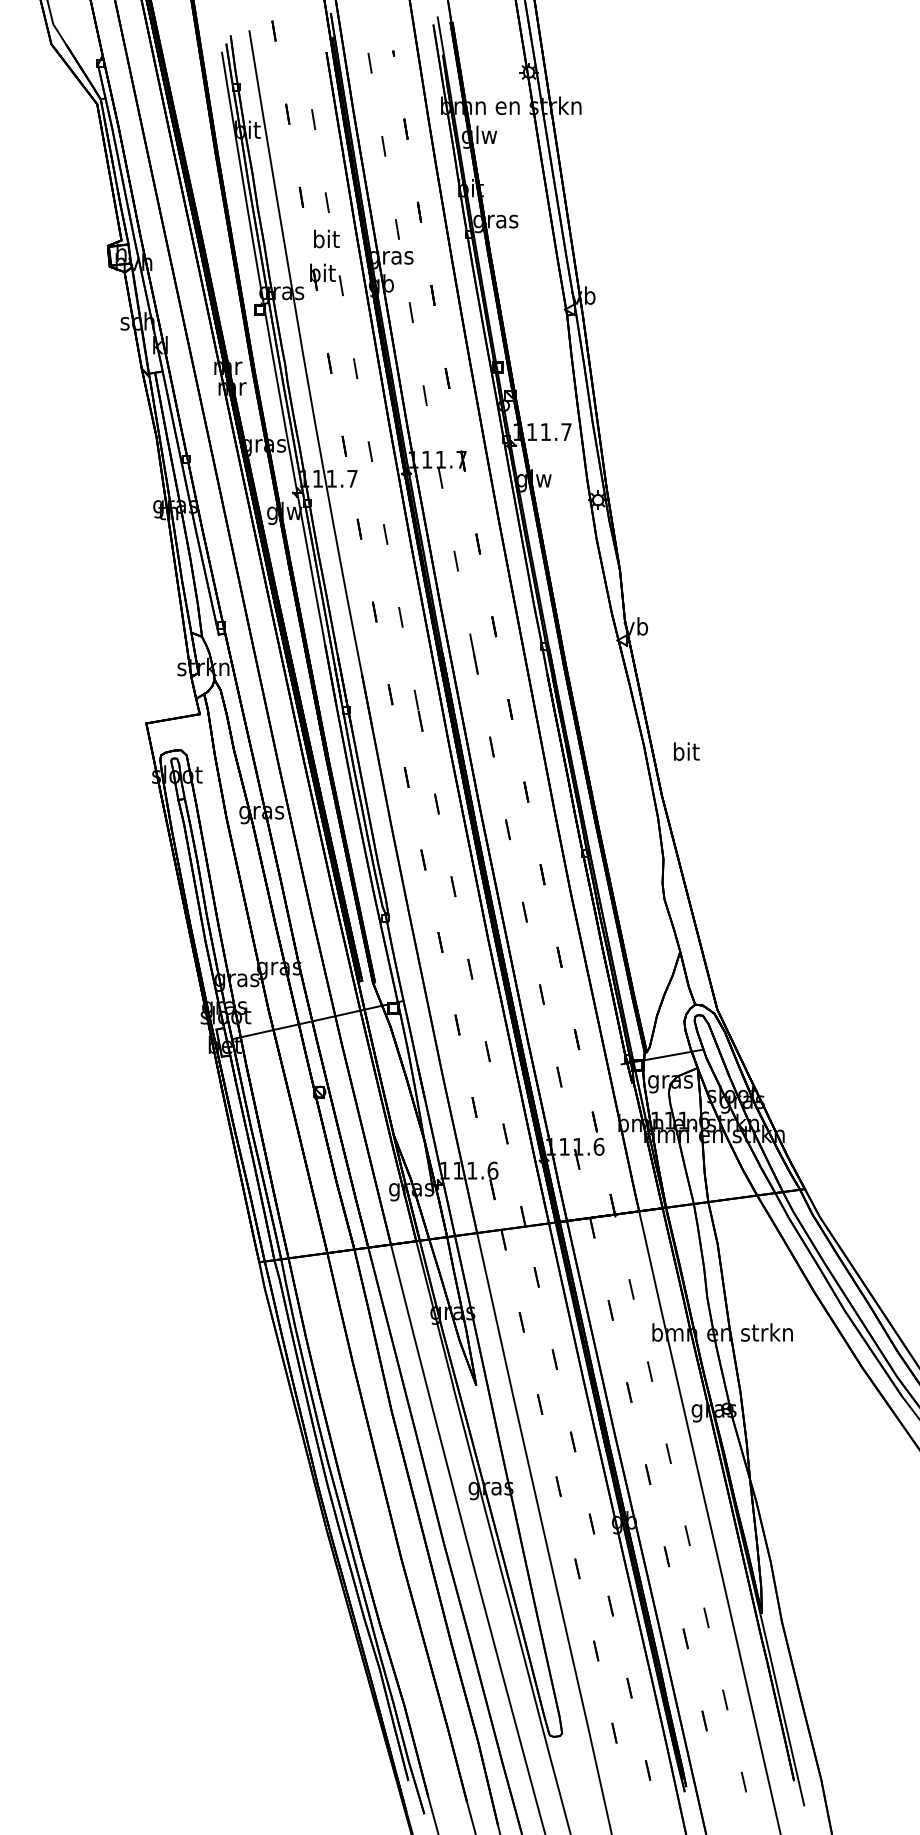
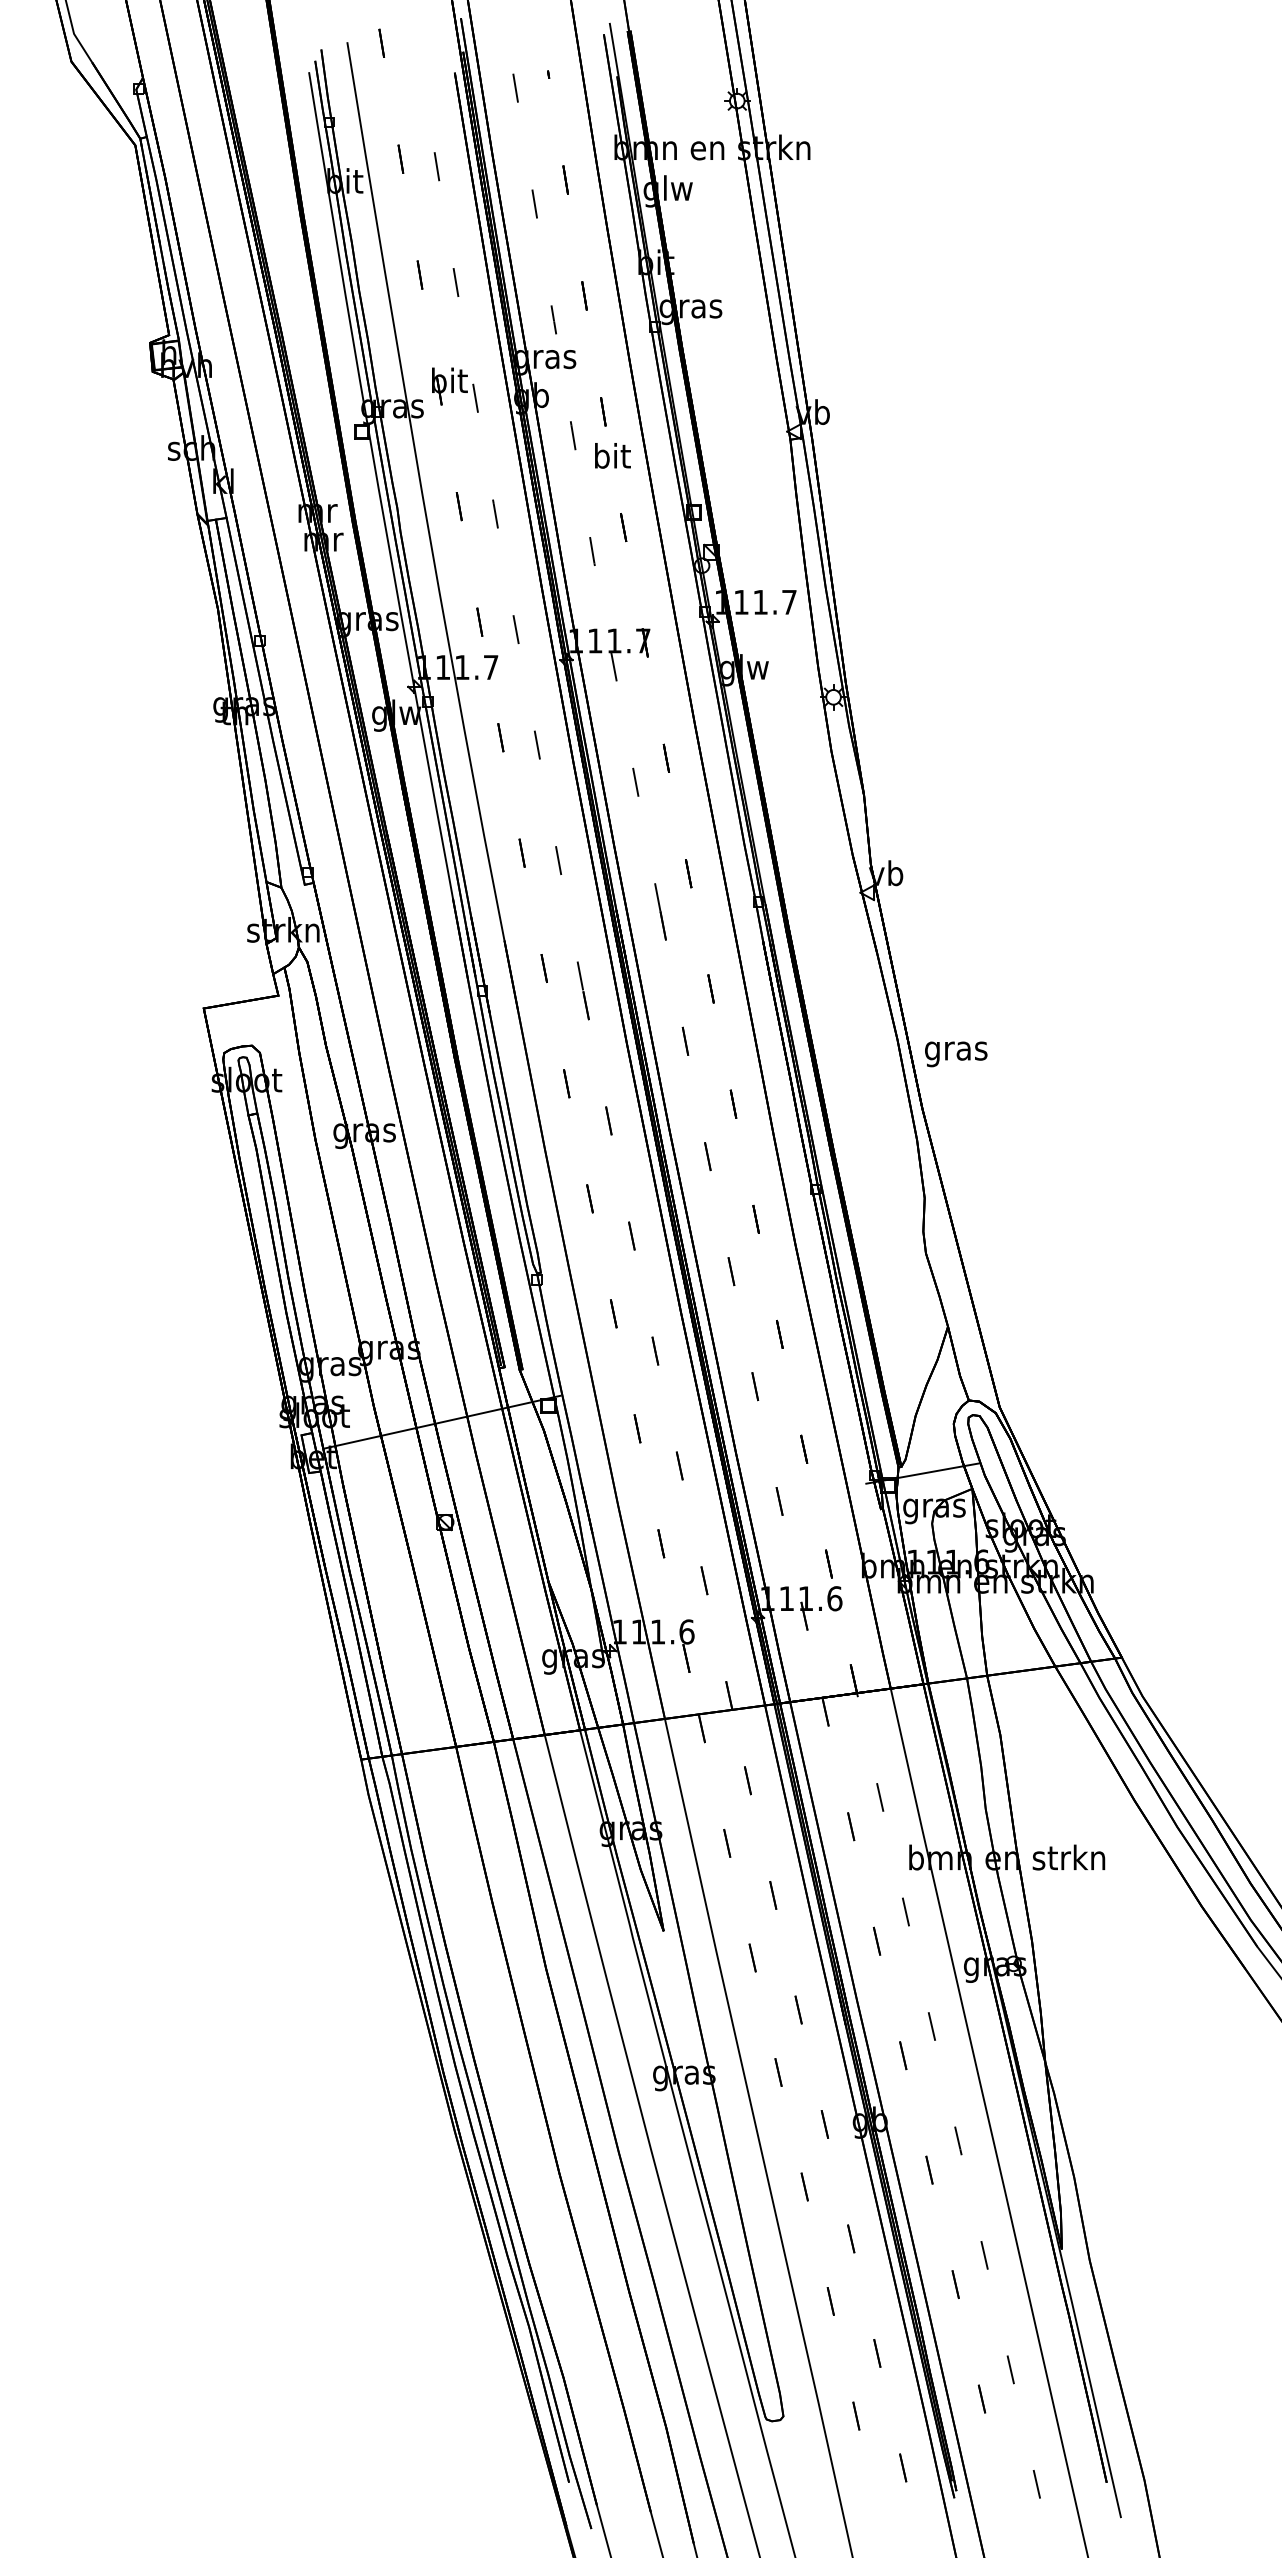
text: (326, 238) -> (612, 455), moved
text: (685, 753) -> (955, 1050), bit -> gras

